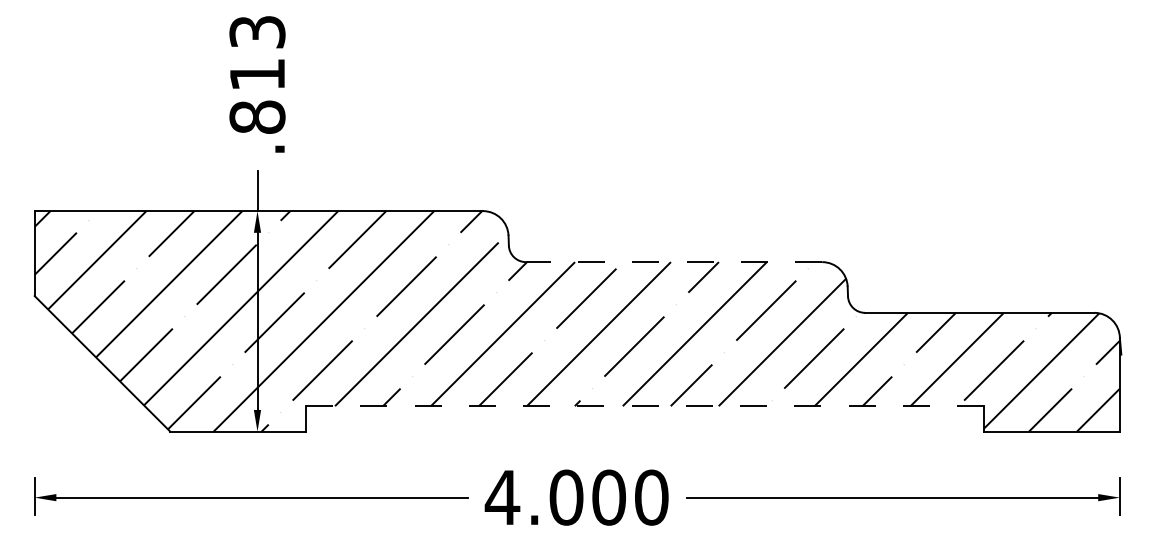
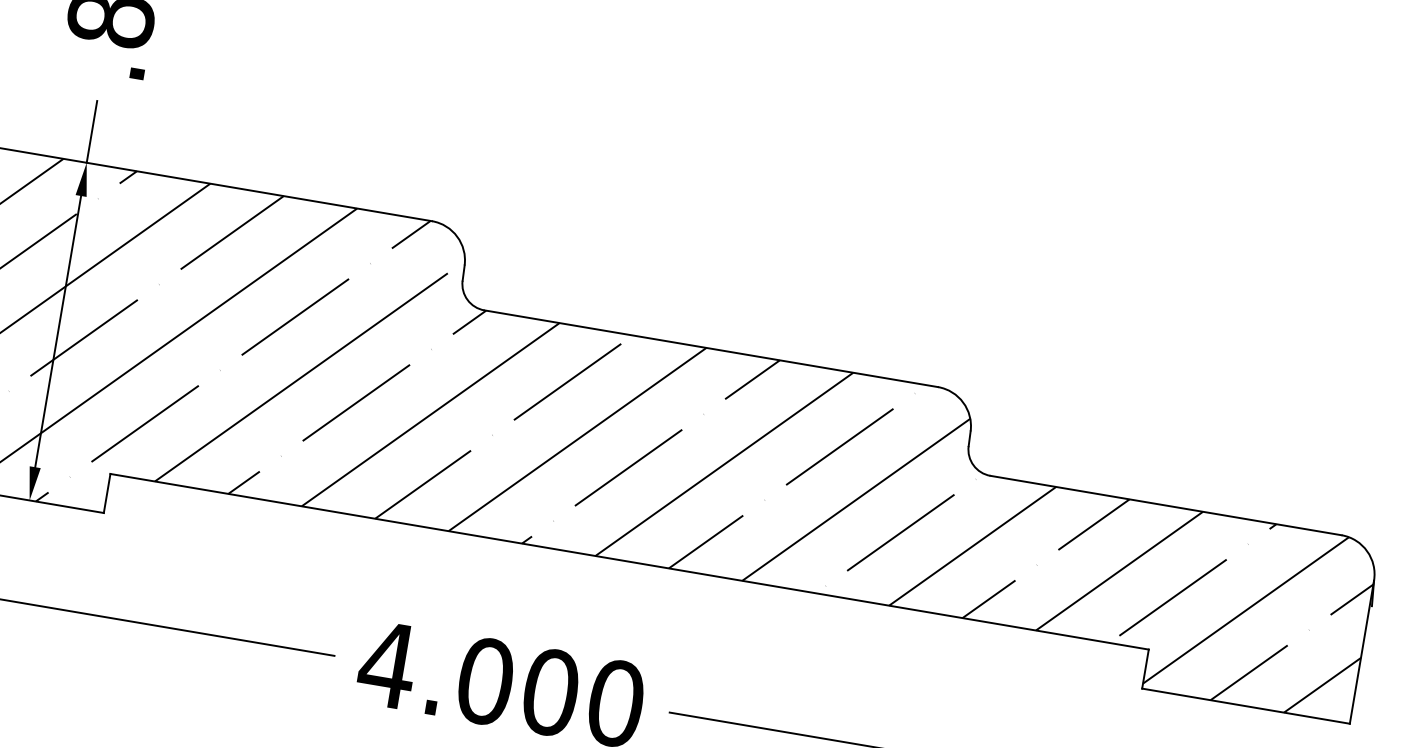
line: (673, 262) -> (710, 349), dashed -> solid
line: (644, 406) -> (628, 562), dashed -> solid

